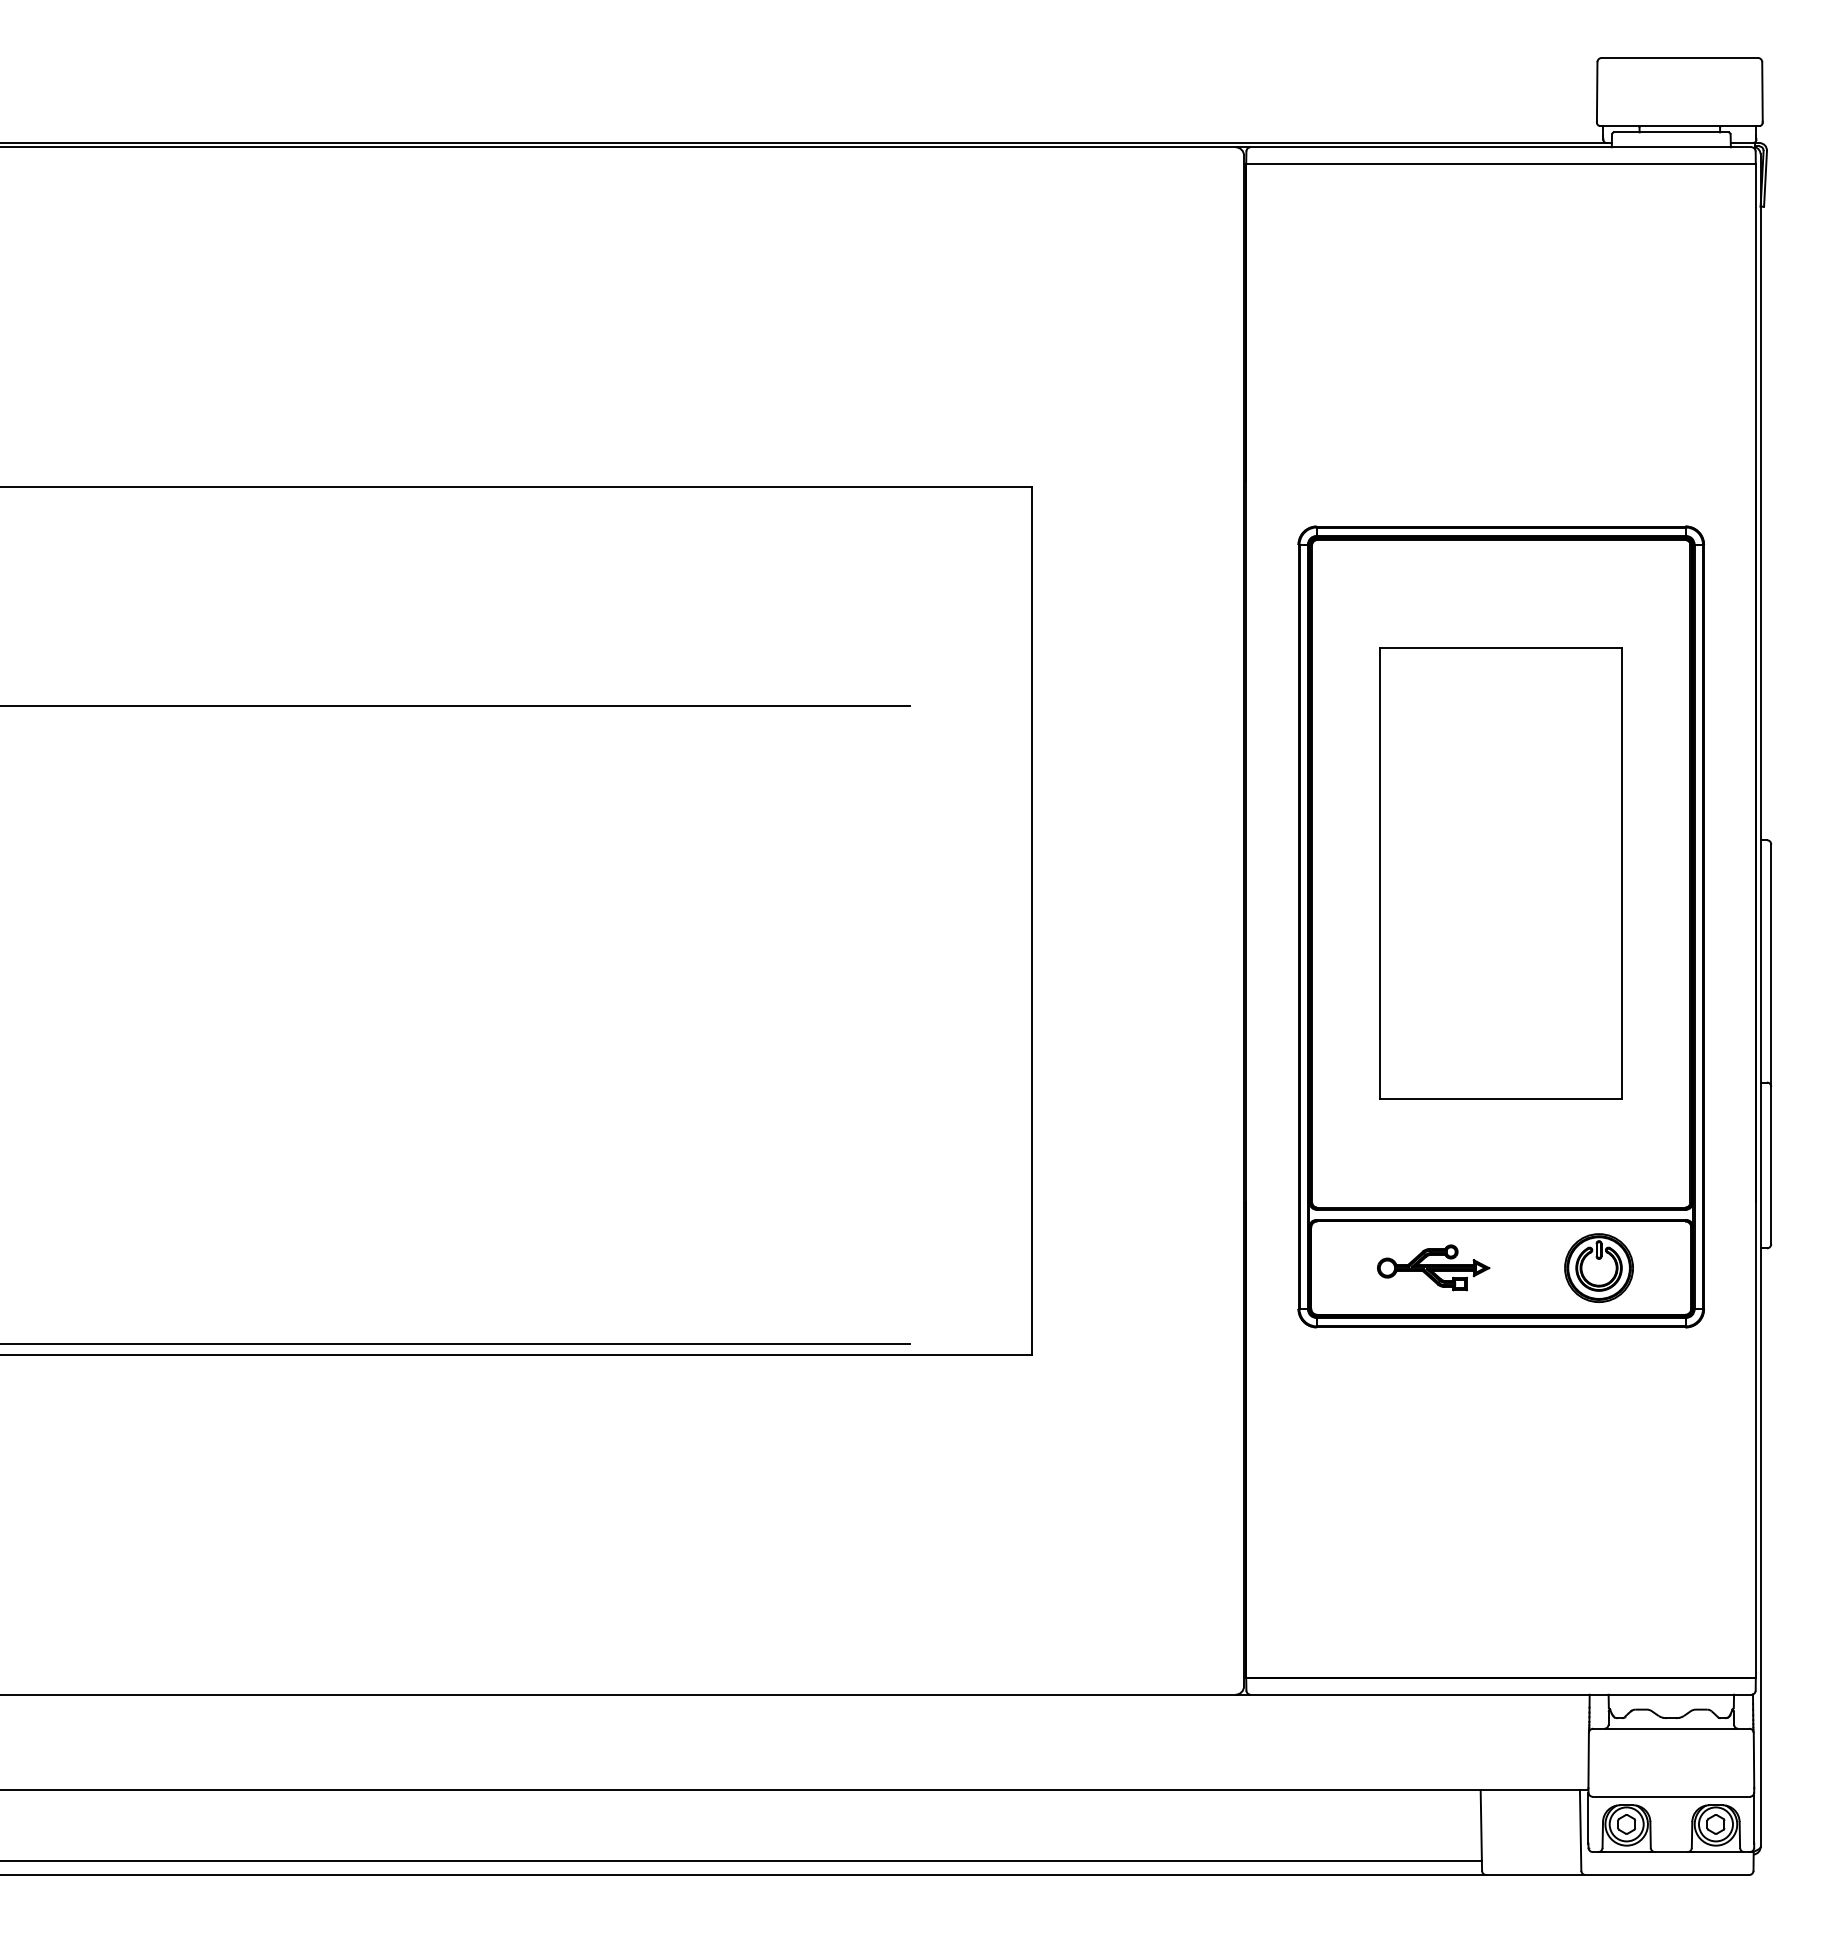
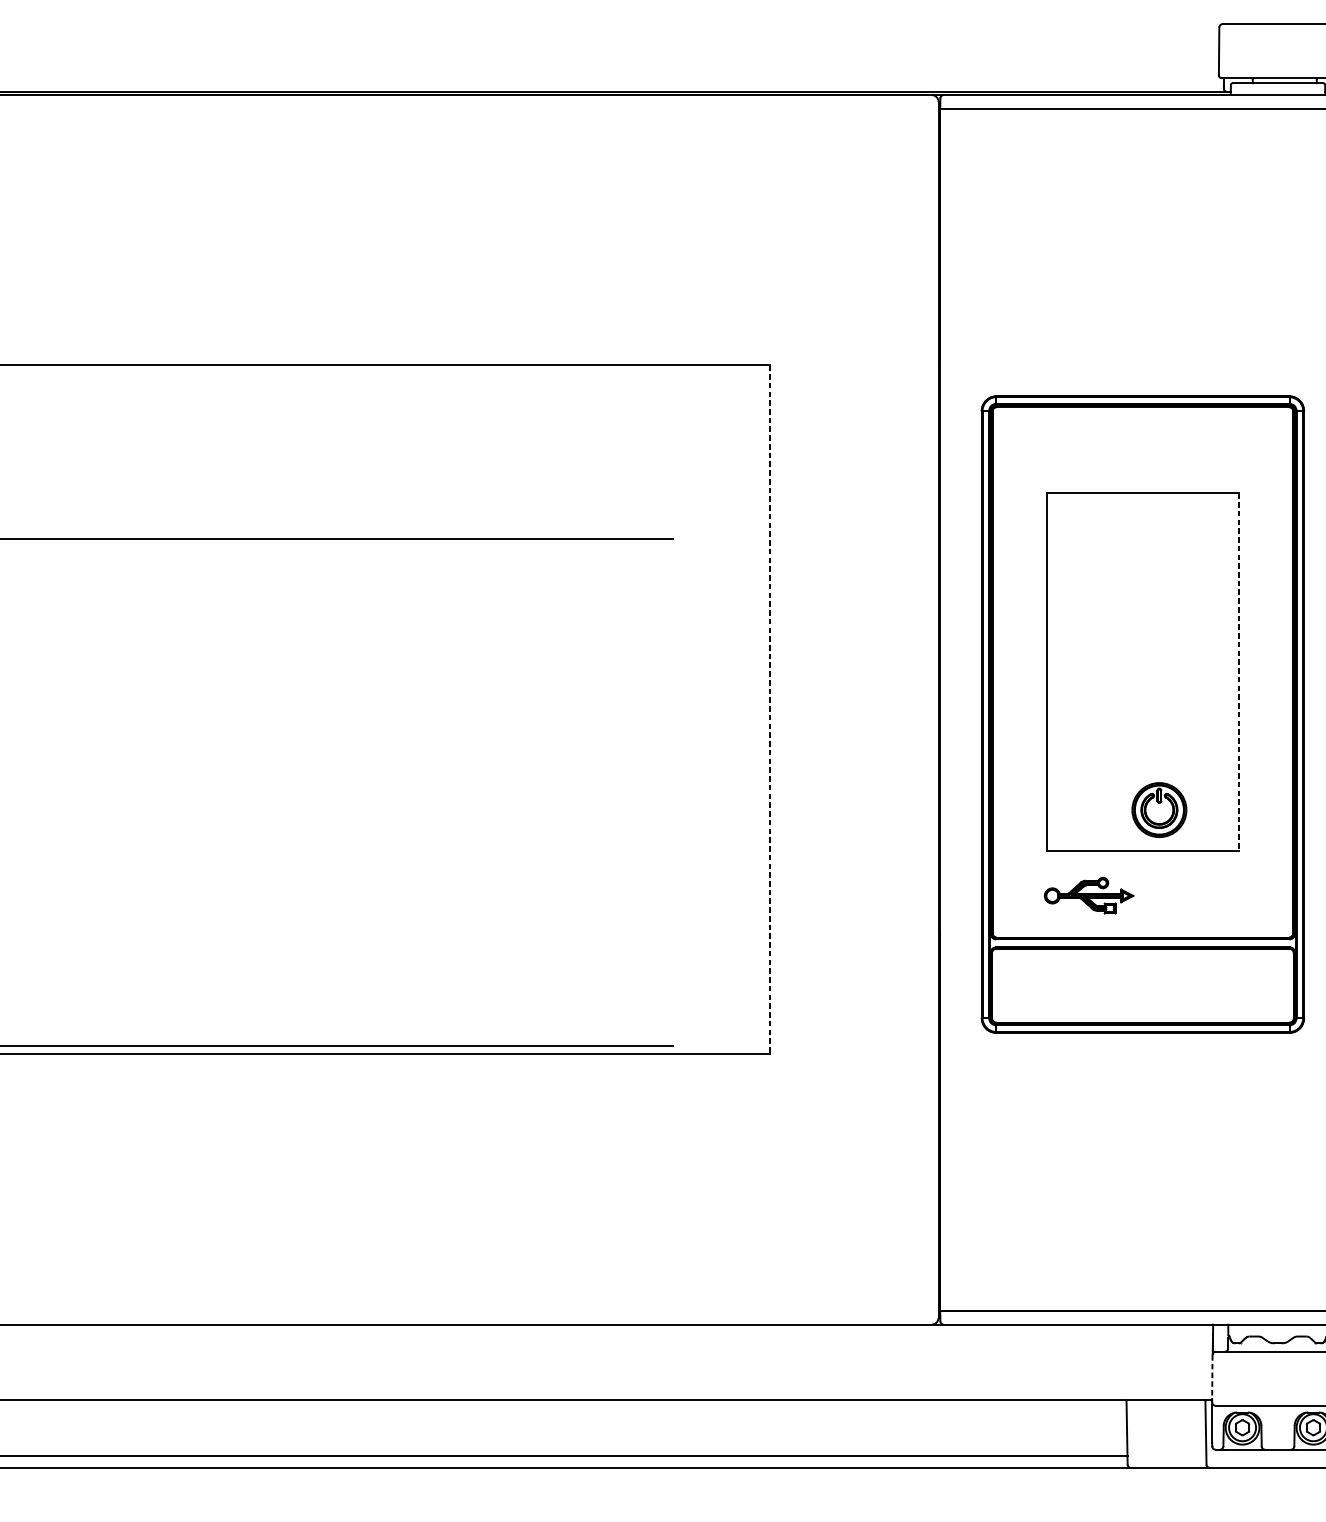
line: (1622, 874) -> (1239, 672), solid -> dashed
line: (1031, 921) -> (769, 710), solid -> dashed
part: (1433, 1267) -> (1089, 895), moved
part: (1598, 1267) -> (1158, 809), moved
line: (1588, 1760) -> (1212, 1376), solid -> dashed

